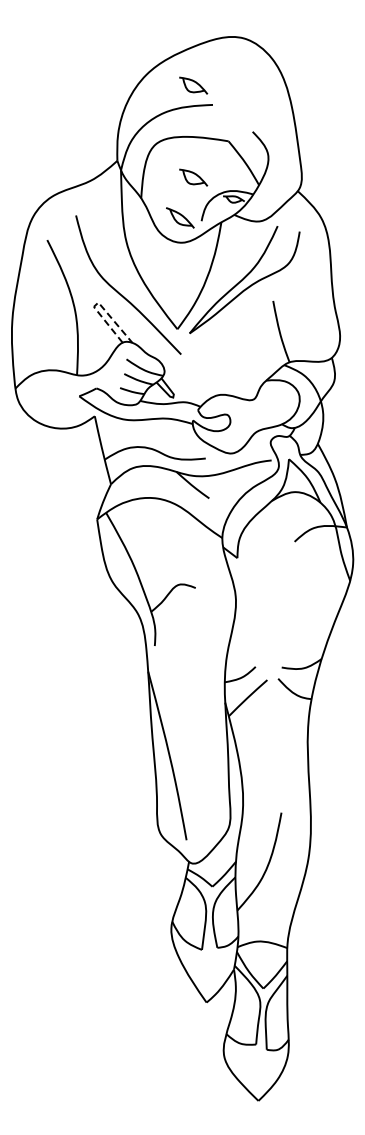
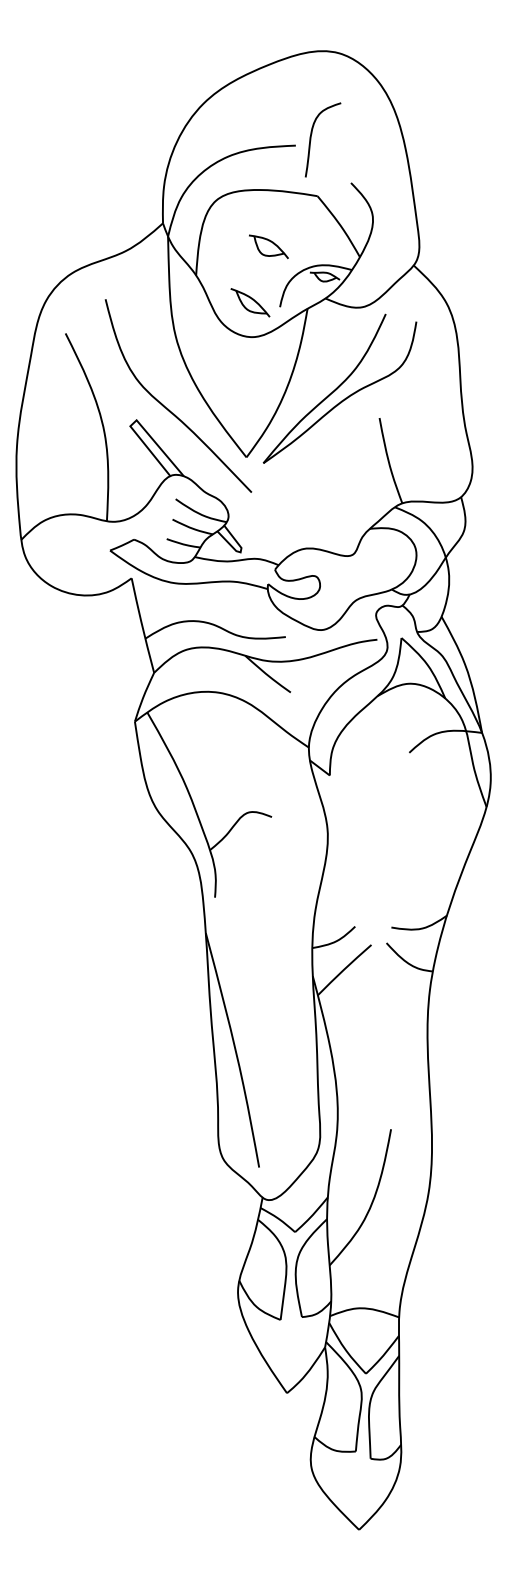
part: (193, 85) -> (268, 118), removed
curve: (224, 100) -> (311, 139), added
line: (98, 302) -> (136, 420), dashed -> solid

